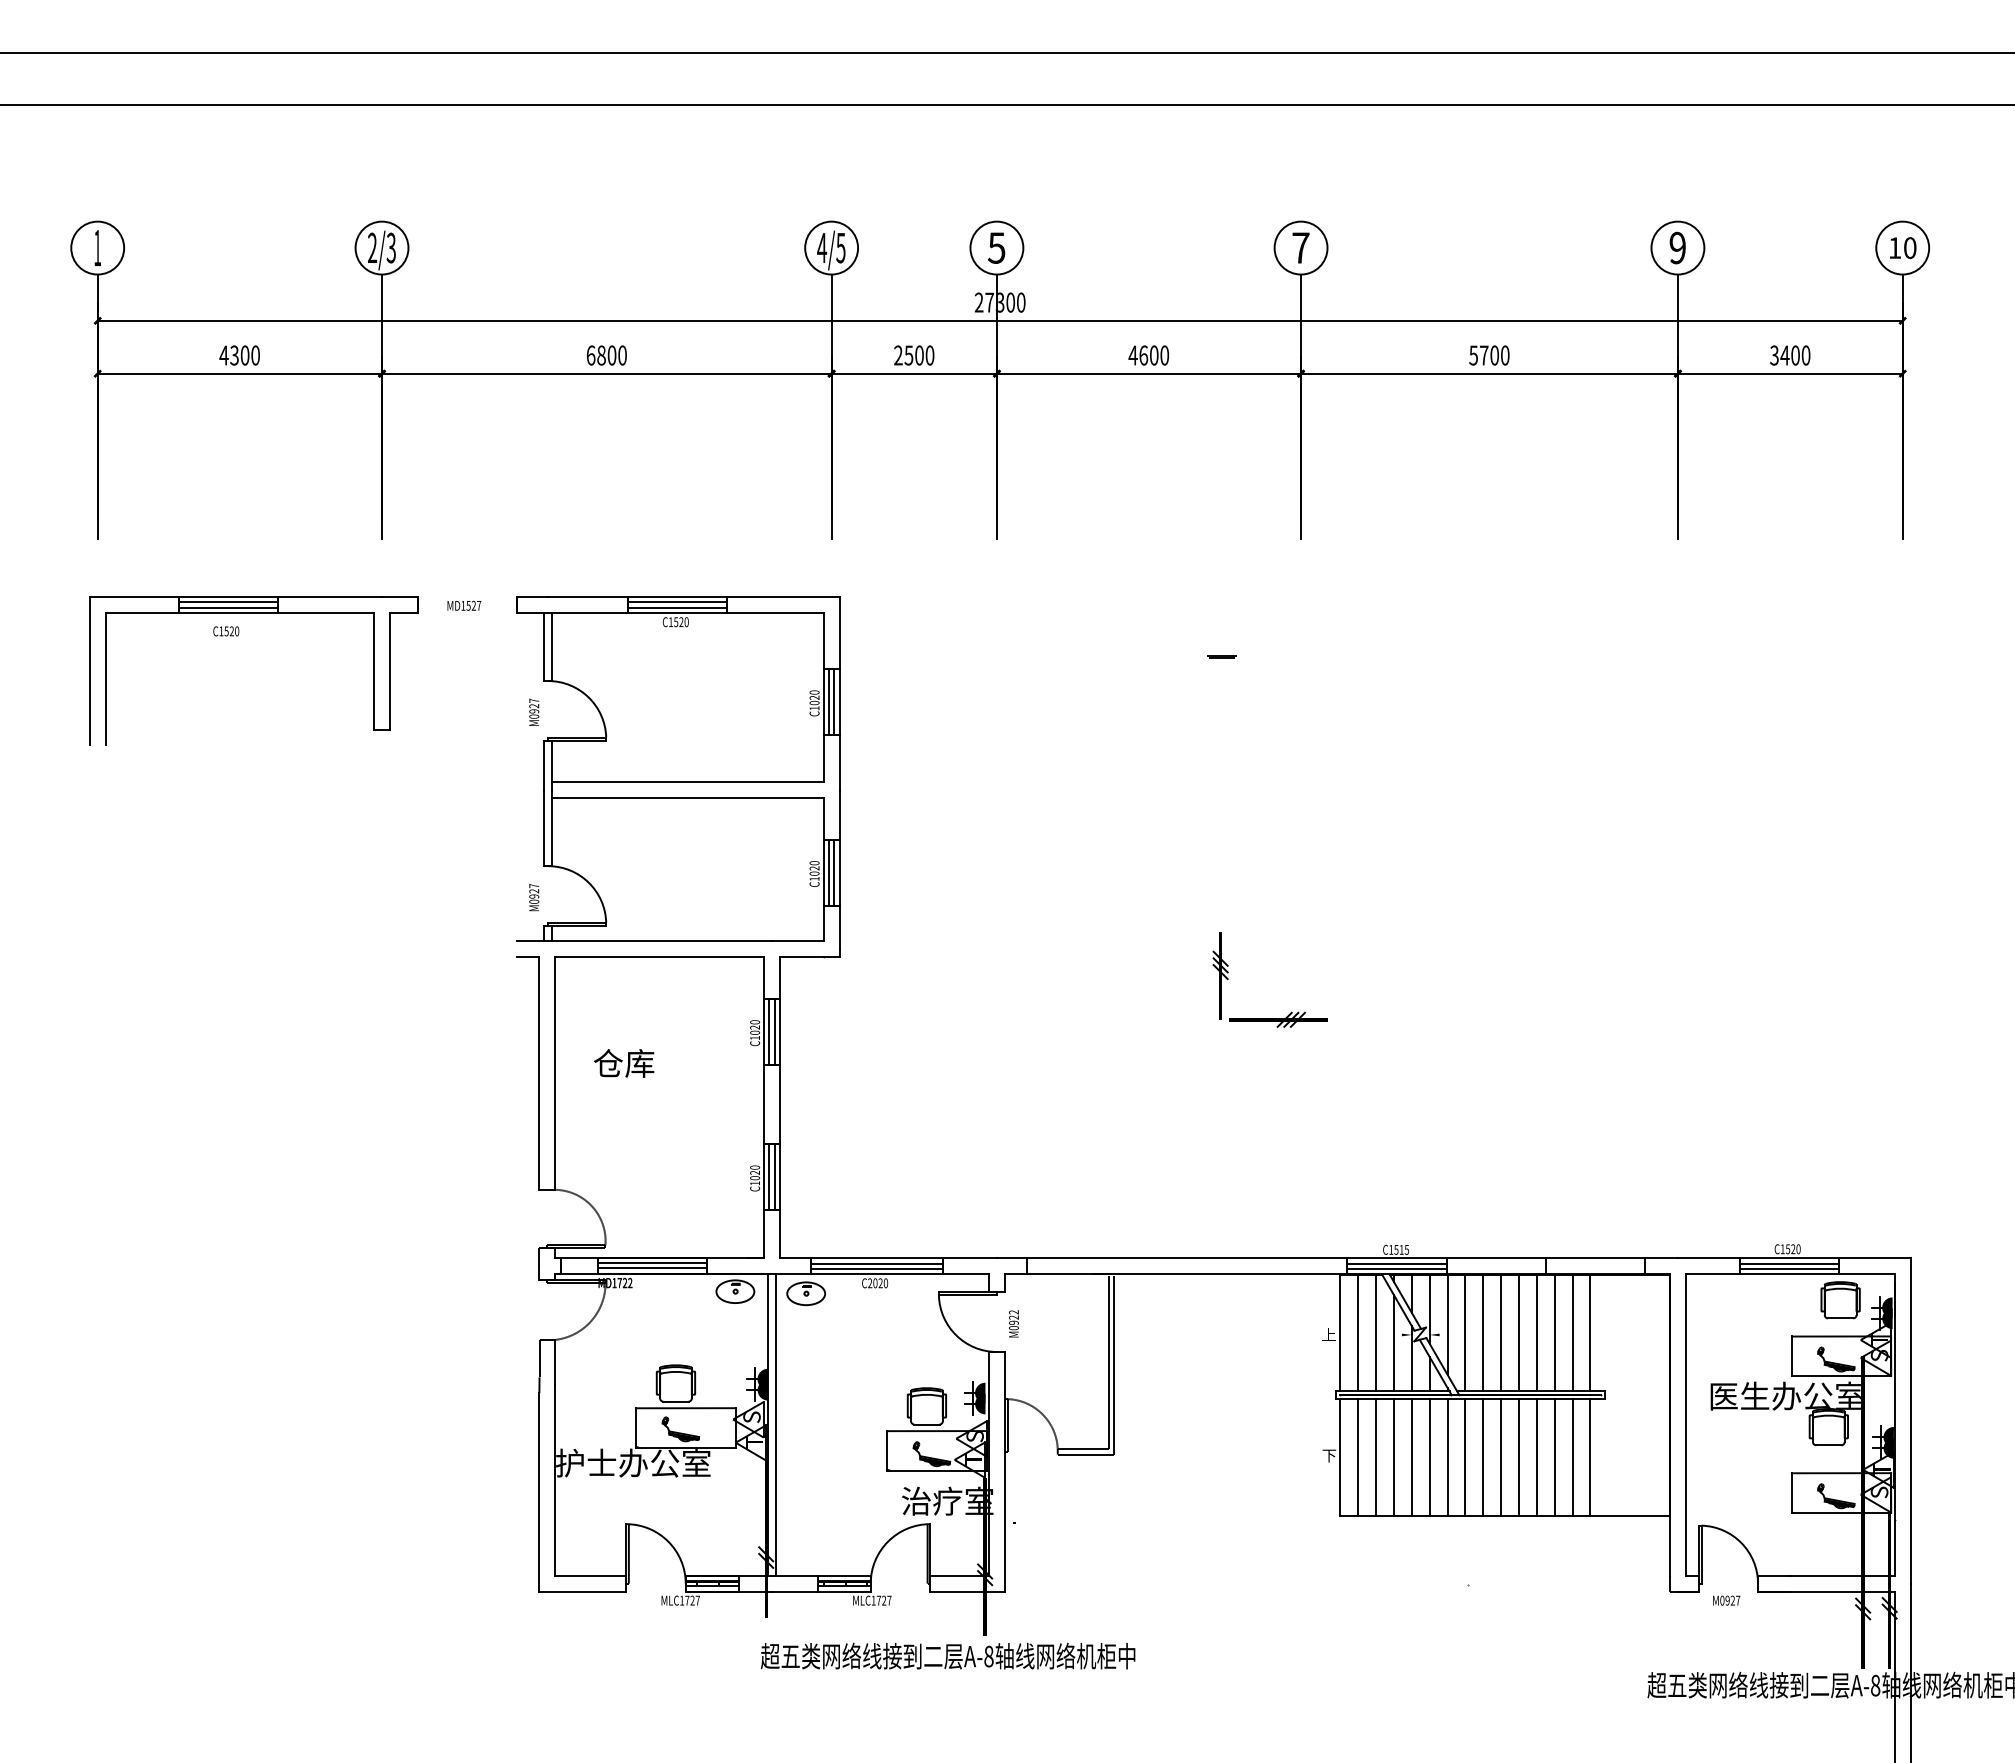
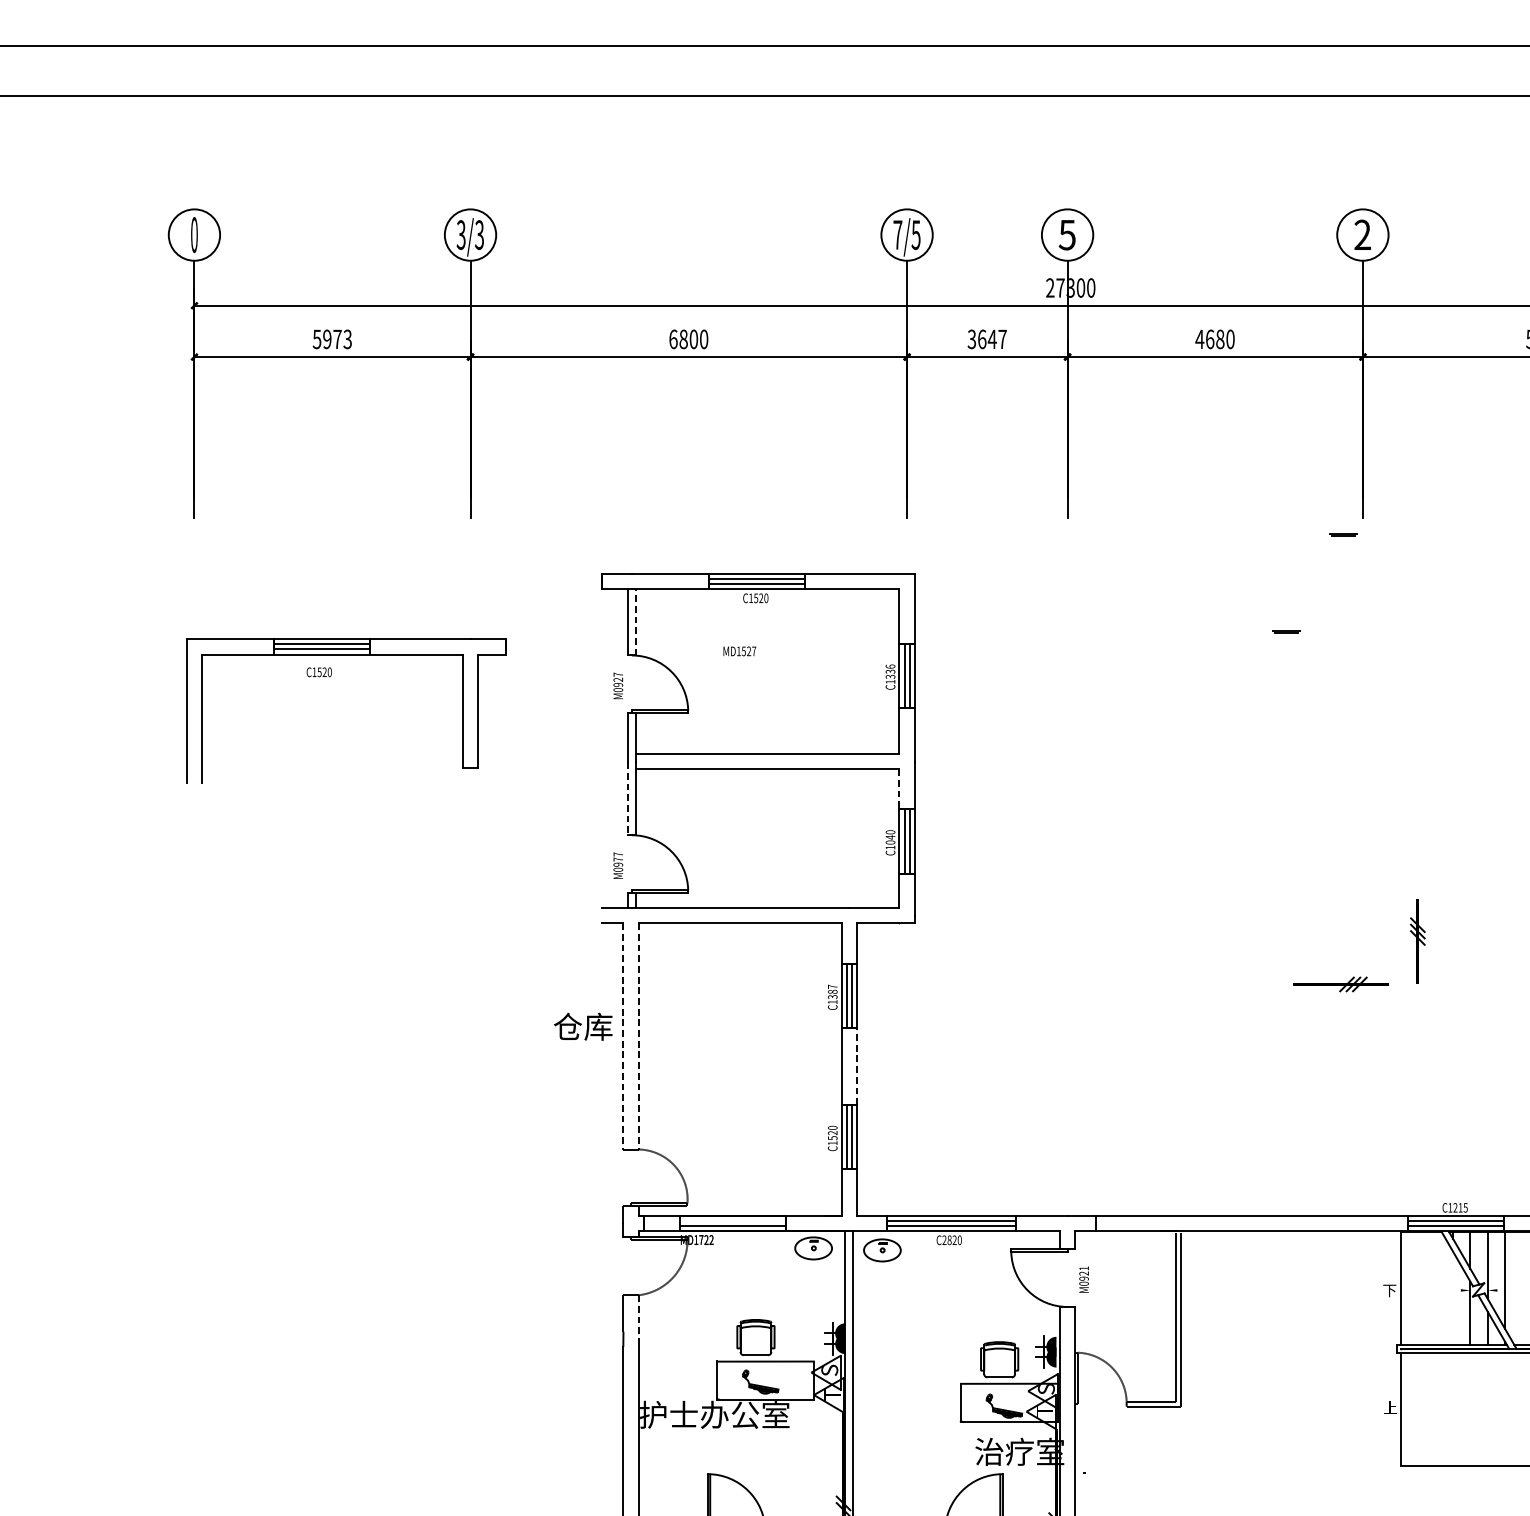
text: (97, 247) -> (194, 234), 1 -> 0
text: (822, 247) -> (898, 234), 4/5 -> 7/5
text: (1300, 247) -> (1362, 234), 7 -> 2
text: (372, 248) -> (461, 235), 2/3 -> 3/3
text: (239, 355) -> (332, 339), 4300 -> 5973
text: (914, 355) -> (987, 339), 2500 -> 3647
text: (1154, 355) -> (1220, 339), 4600 -> 4680
line: (1280, 556) -> (1342, 534), added
text: (464, 605) -> (739, 651), moved
part: (253, 613) -> (345, 654), moved
line: (552, 647) -> (636, 622), solid -> dashed
text: (814, 697) -> (890, 671), C1020 -> C1336
line: (823, 818) -> (899, 788), solid -> dashed
line: (544, 828) -> (628, 798), solid -> dashed
text: (814, 868) -> (890, 837), C1020 -> C1040
text: (534, 891) -> (618, 859), M0927 -> M0977
part: (1220, 975) -> (1417, 941), moved
text: (755, 1027) -> (833, 991), C1020 -> C1387
text: (624, 1063) -> (583, 1026), moved
line: (539, 1073) -> (623, 1036), solid -> dashed
line: (555, 1073) -> (638, 1036), solid -> dashed
line: (780, 1104) -> (857, 1066), solid -> dashed
text: (754, 1178) -> (832, 1138), C1020 -> C1520
text: (1396, 1249) -> (1455, 1207), C1515 -> C1215
line: (652, 1263) -> (733, 1221), removed
text: (875, 1283) -> (949, 1240), C2020 -> C2820
text: (1013, 1312) -> (1083, 1268), M0922 -> M0921
line: (1358, 1332) -> (1418, 1288), removed
line: (1376, 1332) -> (1436, 1288), removed
line: (1465, 1332) -> (1522, 1288), removed
text: (1328, 1334) -> (1389, 1289), 上 -> 下
line: (1394, 1343) -> (1453, 1298), removed
line: (555, 1362) -> (638, 1317), solid -> dashed
text: (1329, 1455) -> (1390, 1407), 下 -> 上
line: (1358, 1457) -> (1418, 1409), removed
line: (1376, 1457) -> (1436, 1409), removed
line: (1394, 1457) -> (1453, 1409), removed
line: (1411, 1457) -> (1470, 1409), removed
line: (1429, 1457) -> (1487, 1409), removed
line: (1447, 1457) -> (1505, 1409), removed
line: (1465, 1457) -> (1522, 1409), removed

